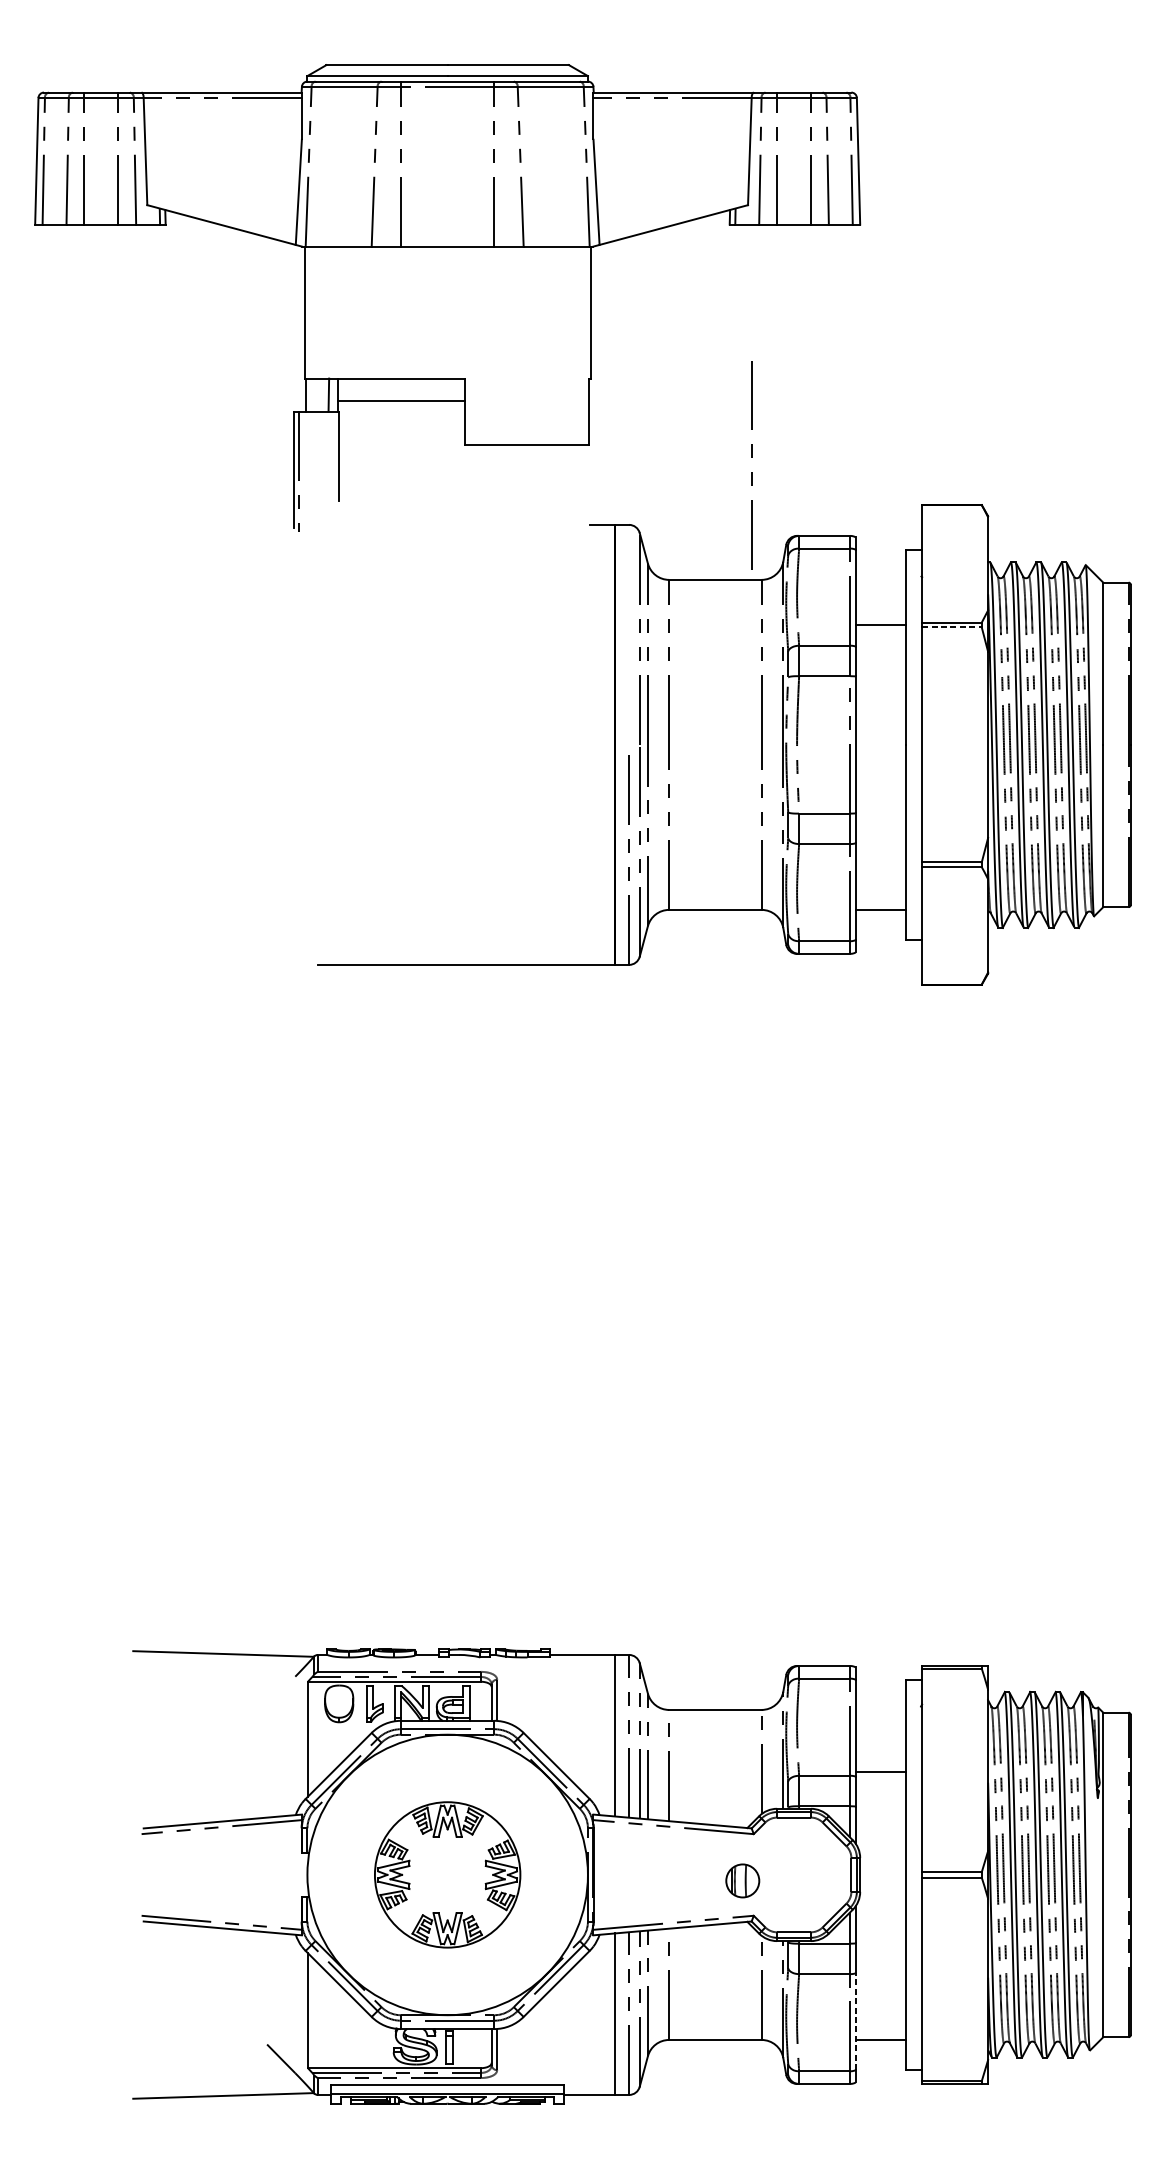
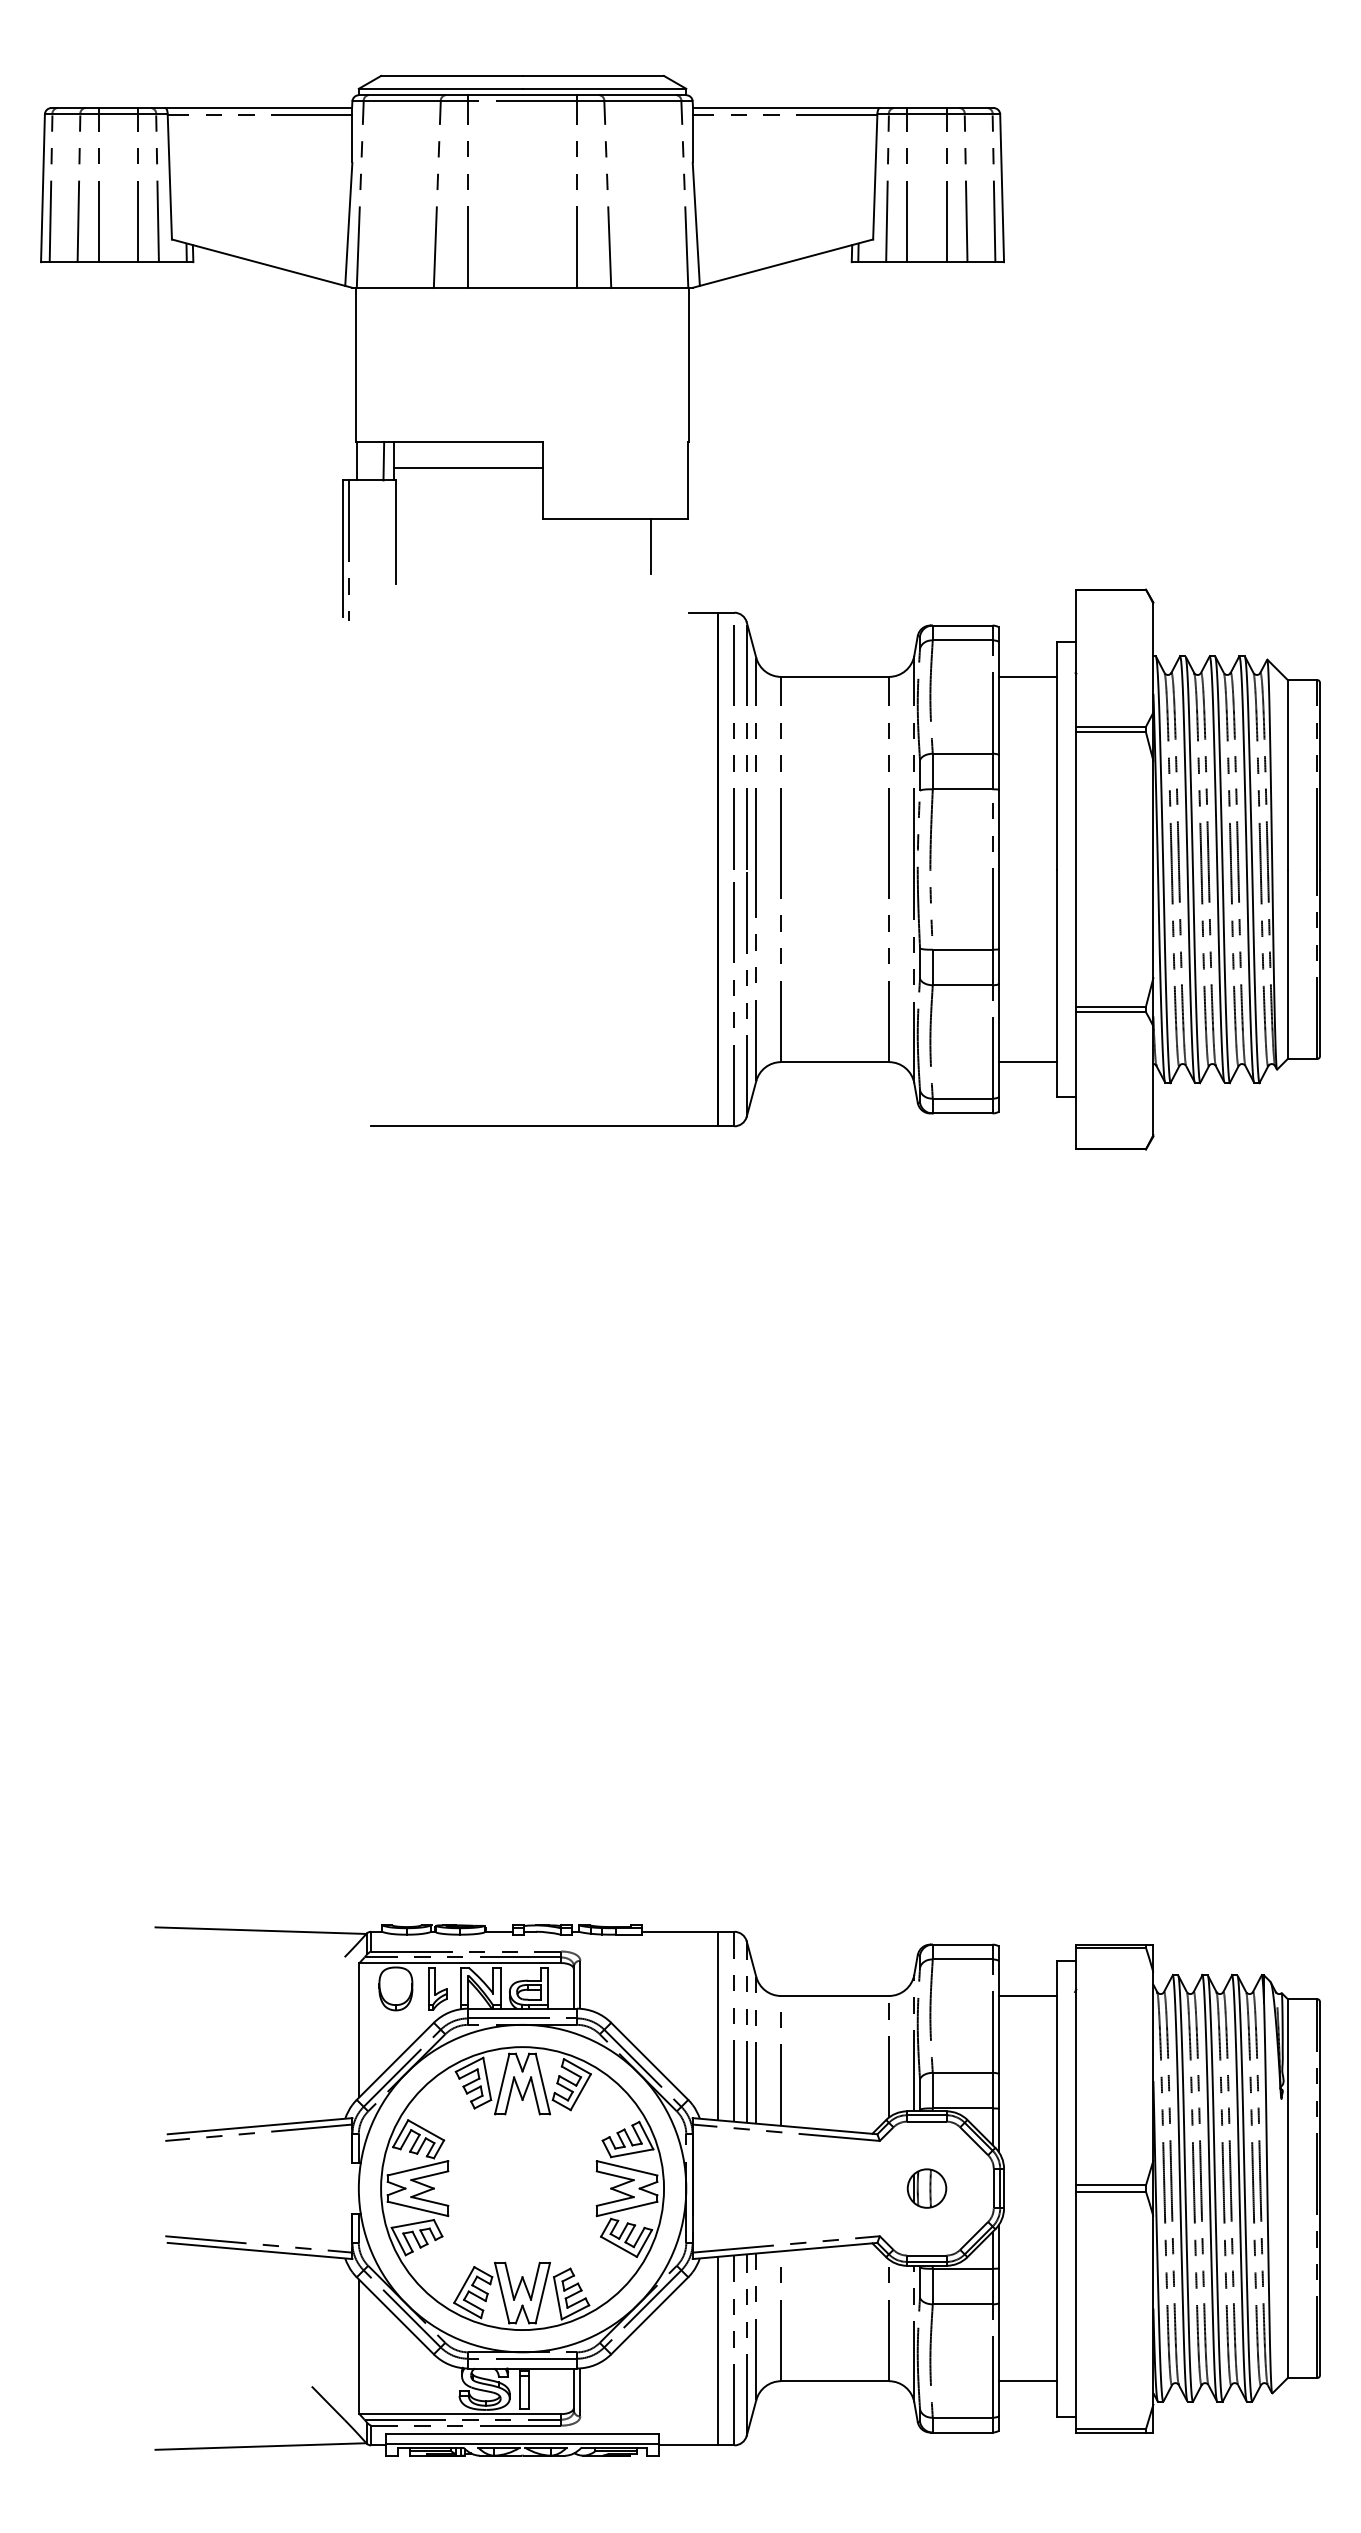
line: (557, 468) -> (650, 546), added
line: (750, 472) -> (733, 755), moved
line: (880, 624) -> (1027, 676), moved
line: (952, 627) -> (1111, 732), dashed -> solid
line: (880, 1771) -> (1027, 1995), moved
part: (447, 1874) -> (522, 2188), size x1.67
part: (742, 1880) -> (926, 2188), moved
line: (855, 2021) -> (998, 2359), dashed -> solid

